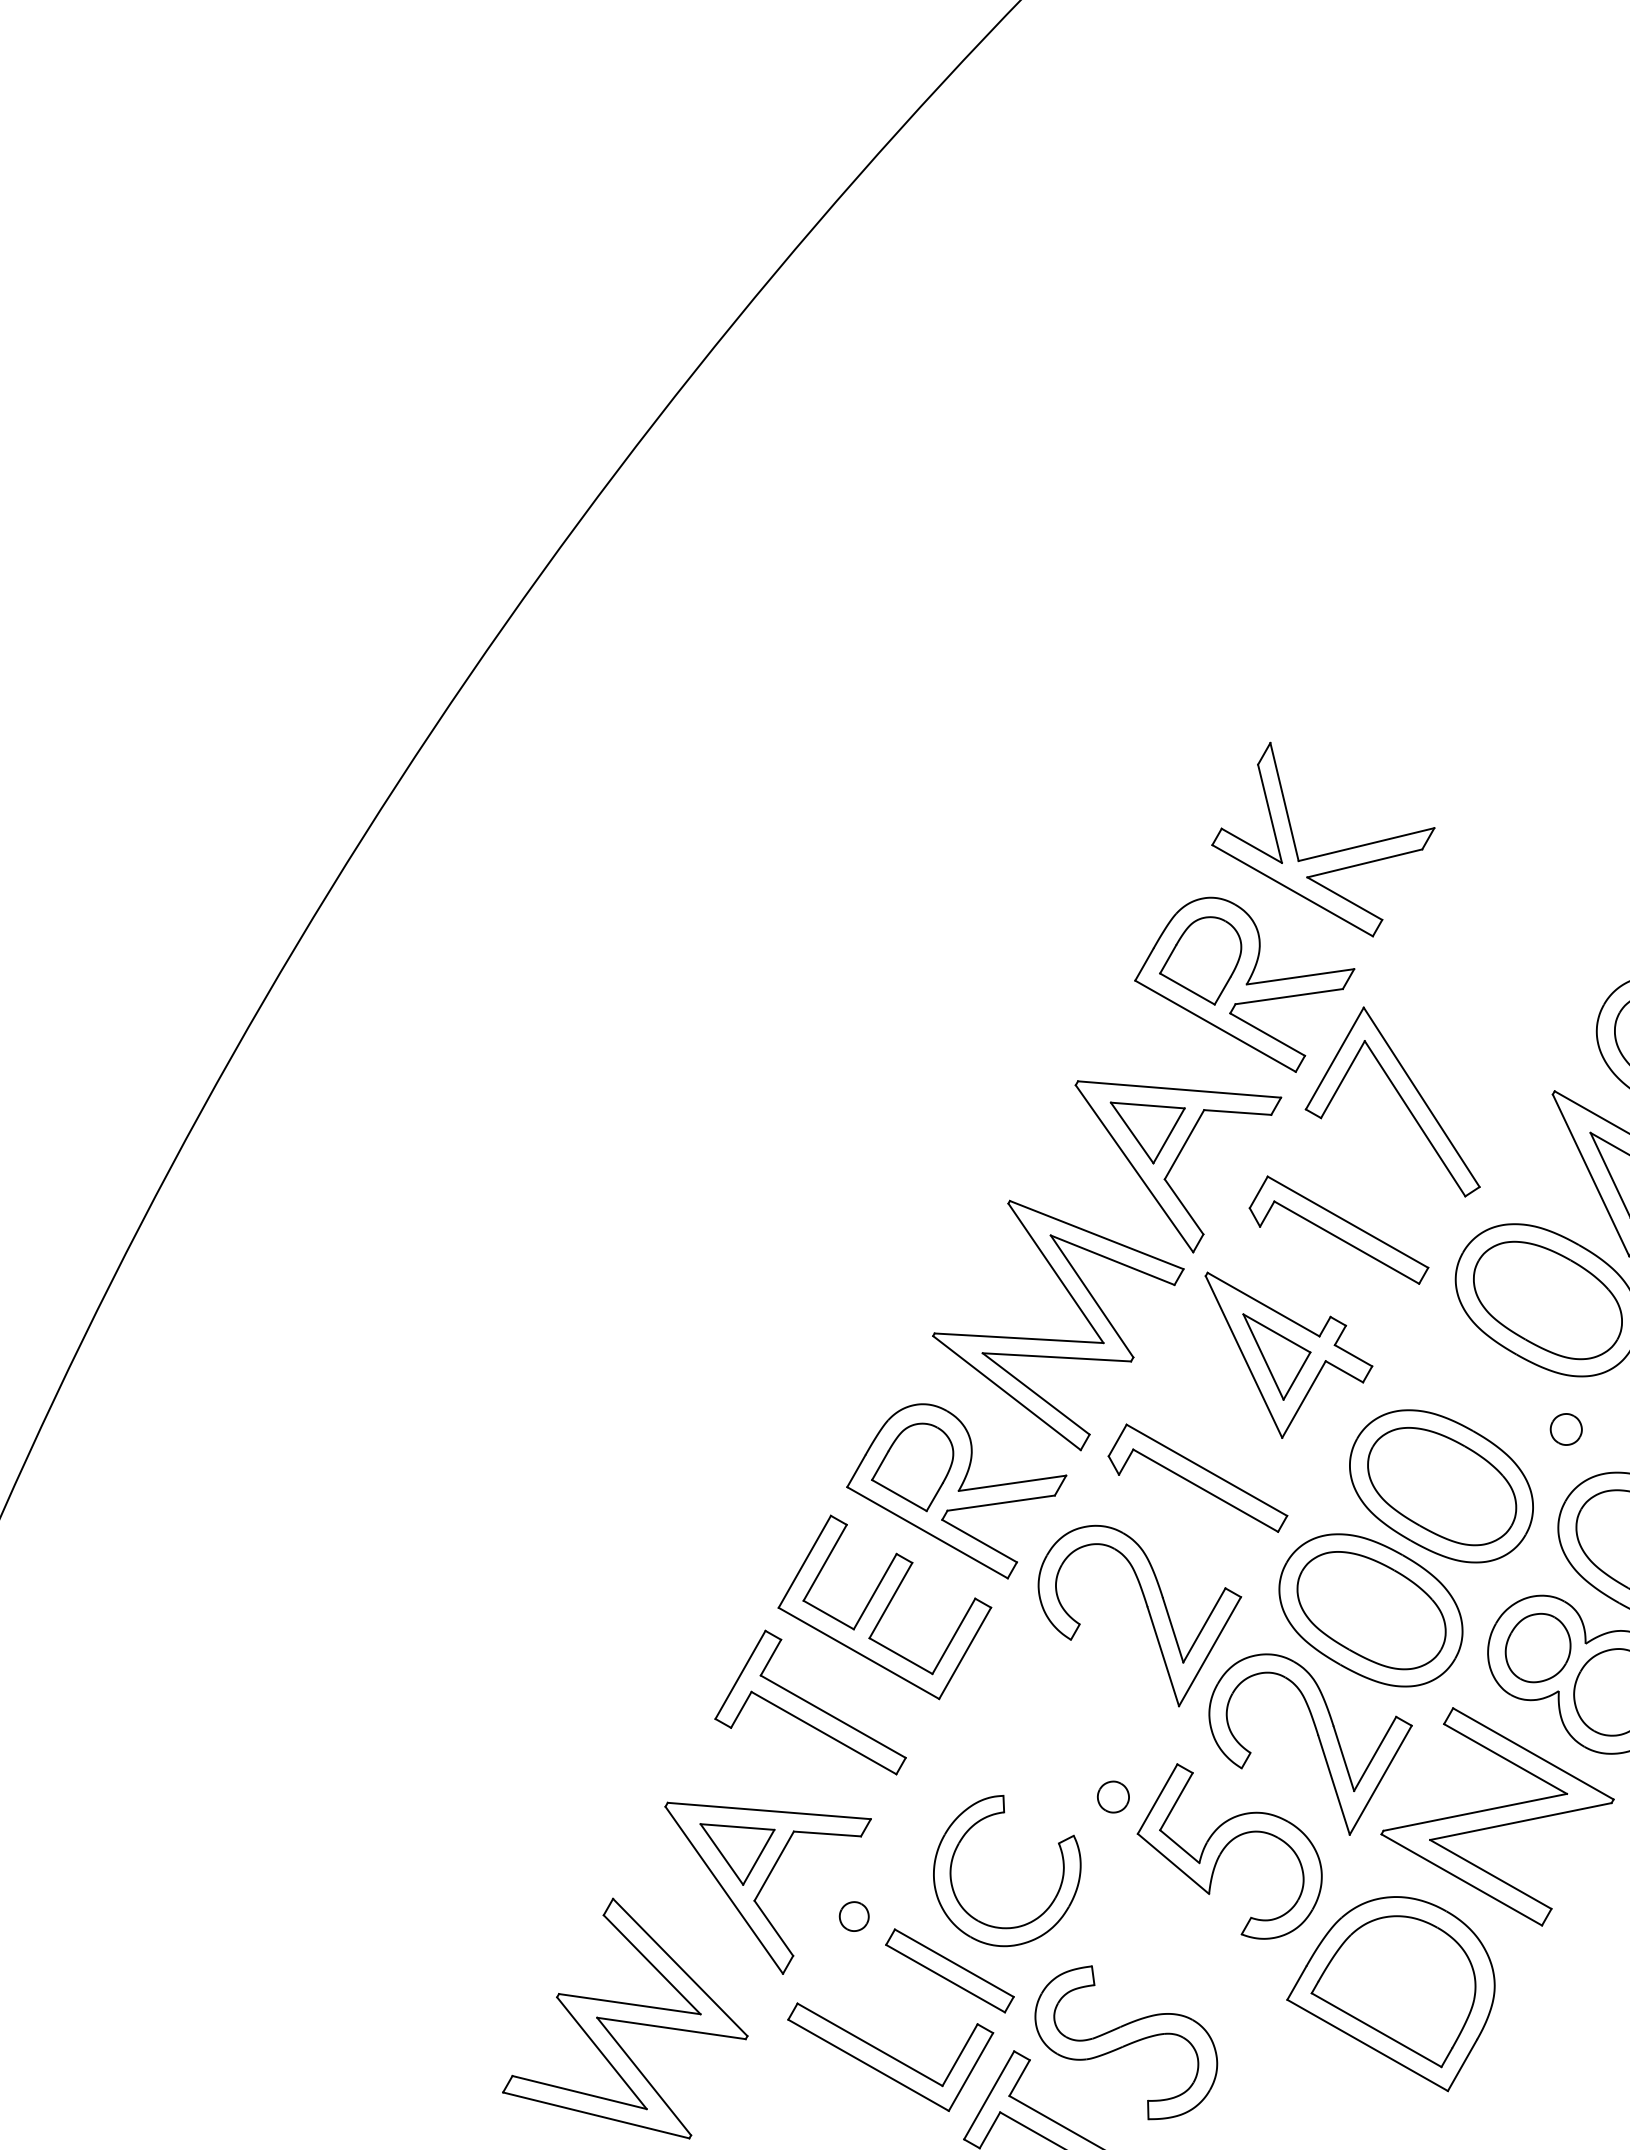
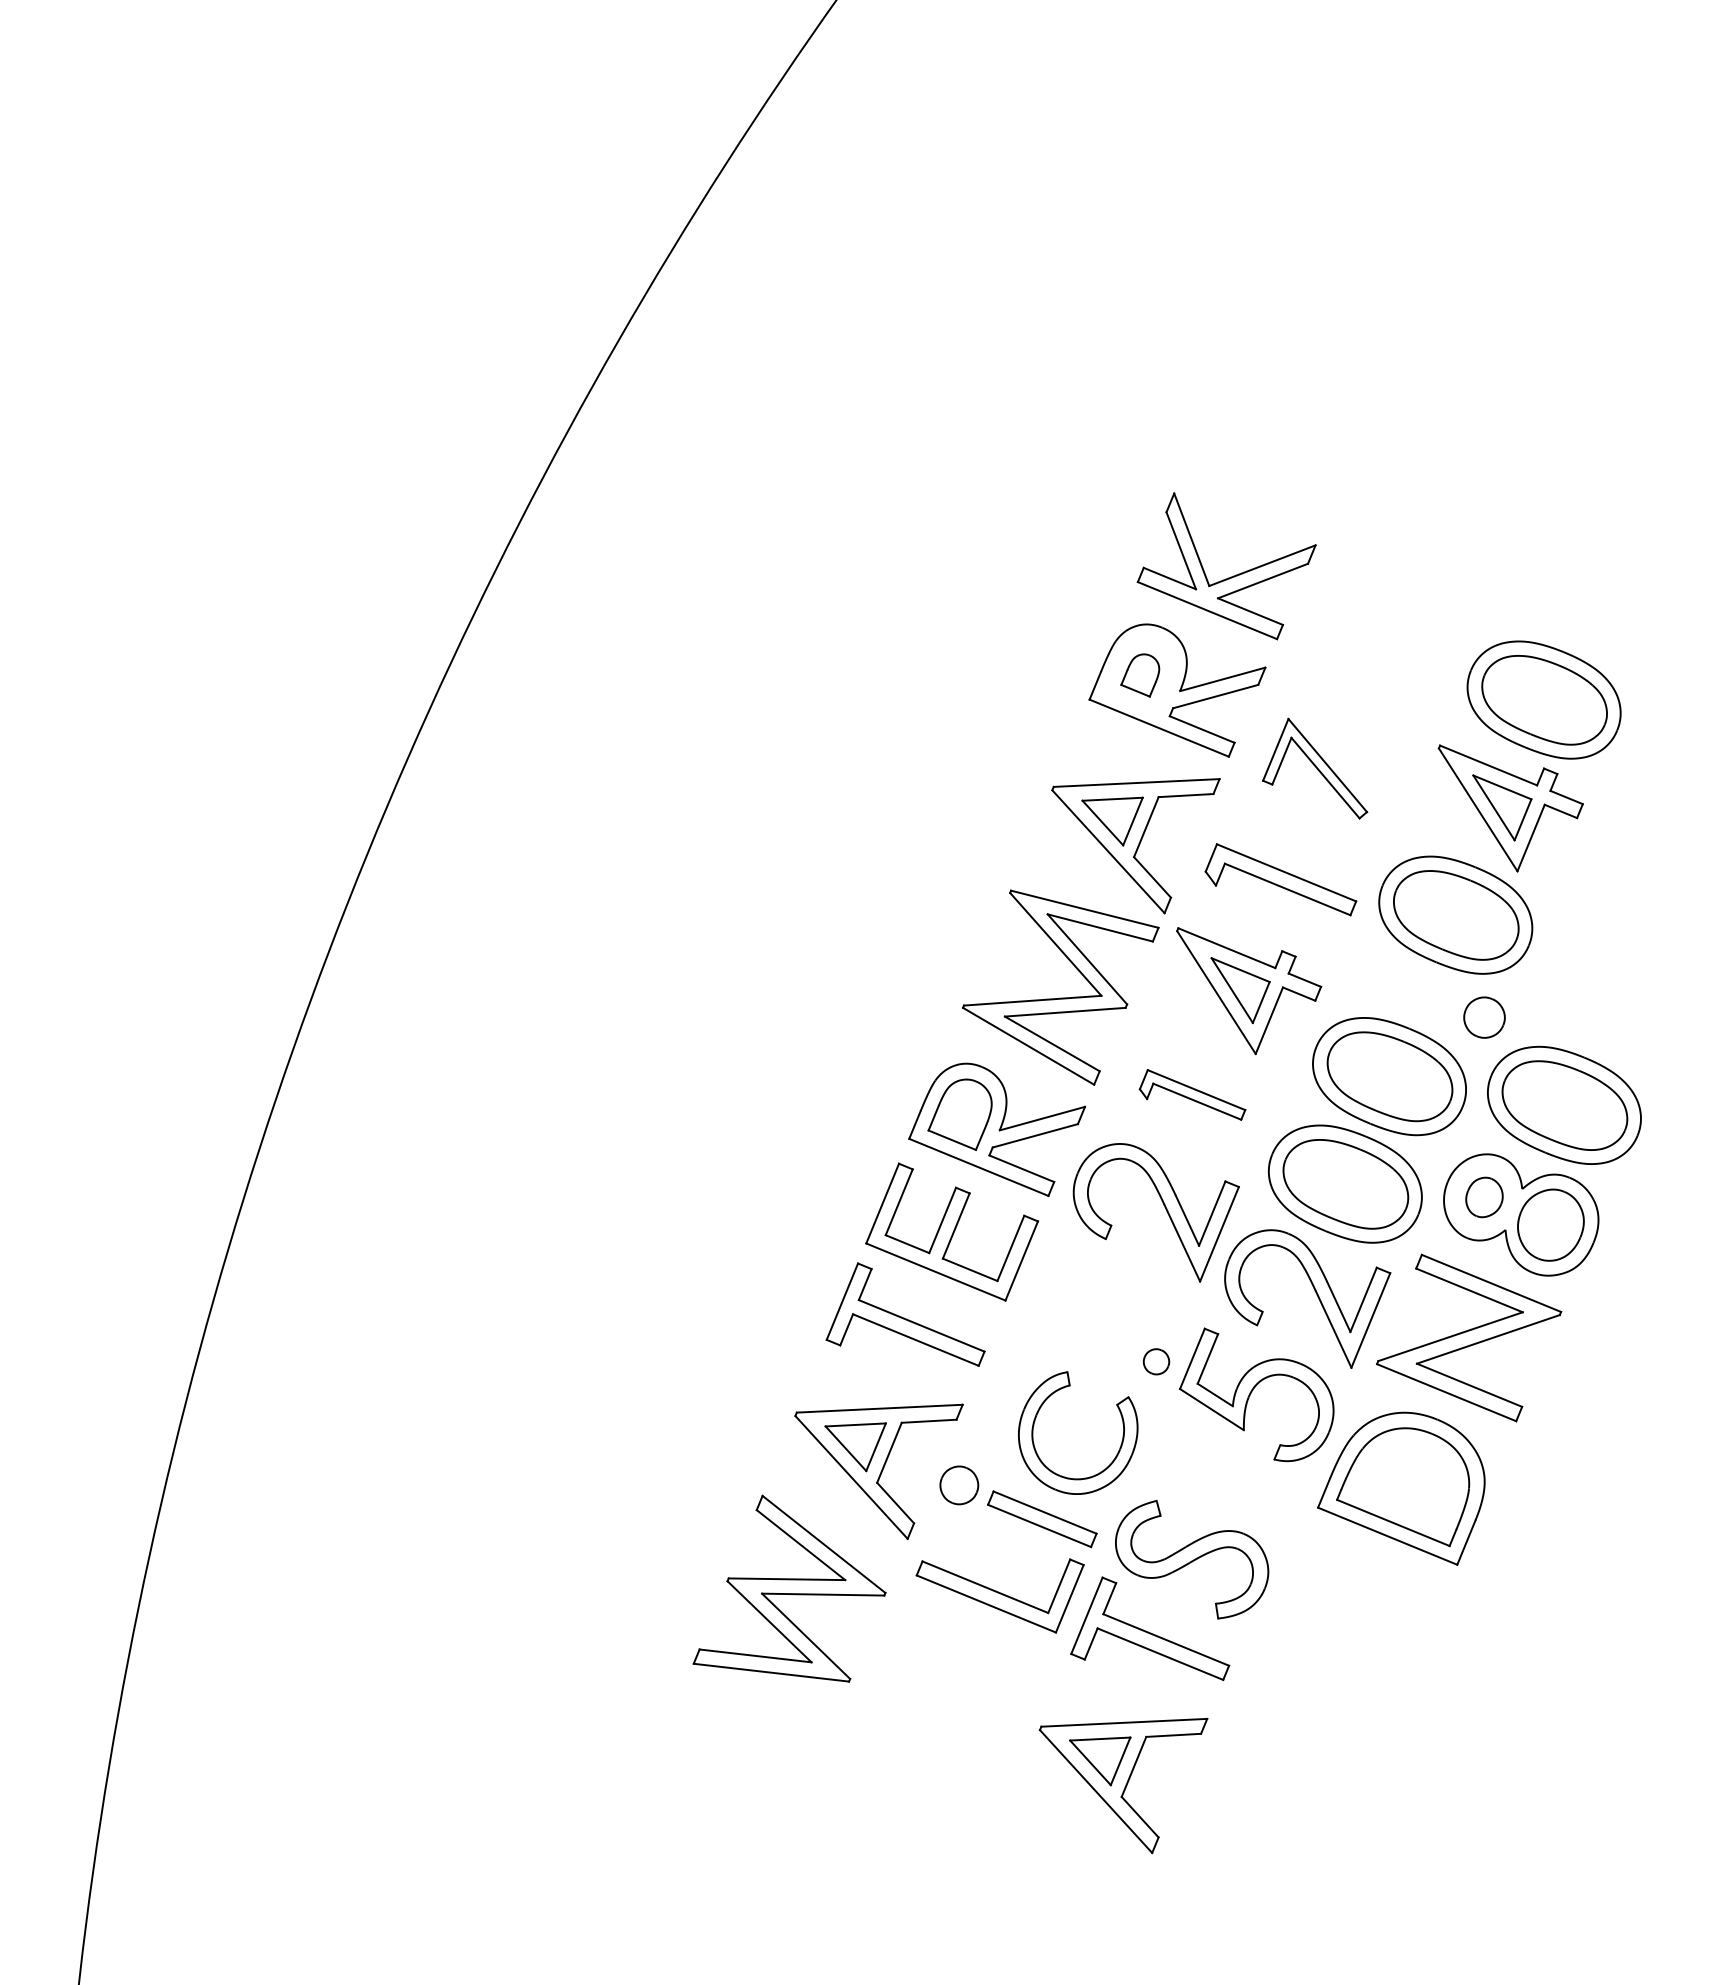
part: (1199, 959) -> (1139, 675), size x0.6
part: (1398, 1099) -> (1314, 768), size x0.7
part: (1566, 1429) -> (1484, 1017), size x1.6
part: (1198, 1477) -> (1192, 1094), size x0.7
part: (1538, 1648) -> (1484, 1197), size x0.7
part: (854, 1915) -> (959, 1484), size x1.6

